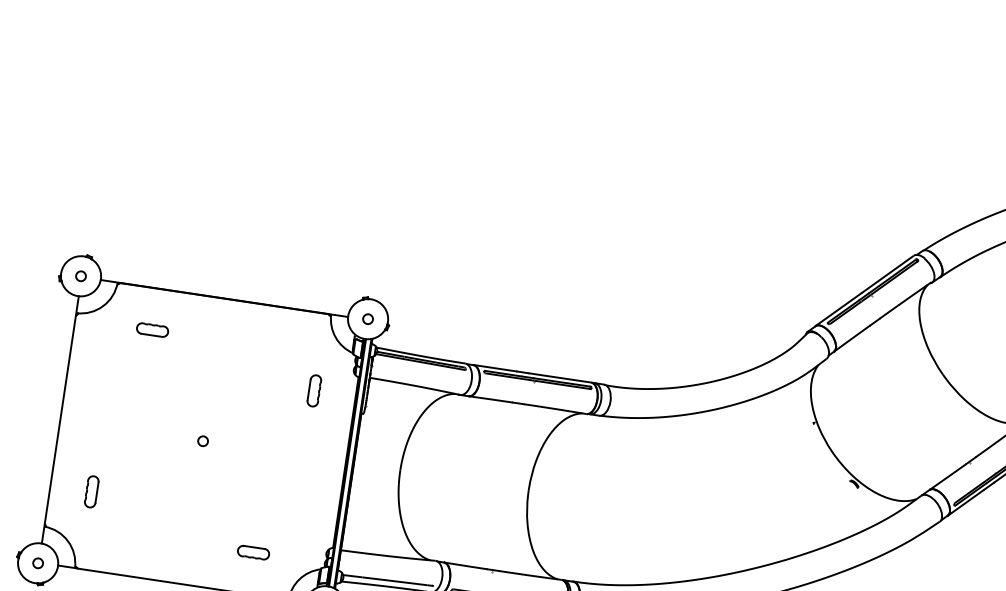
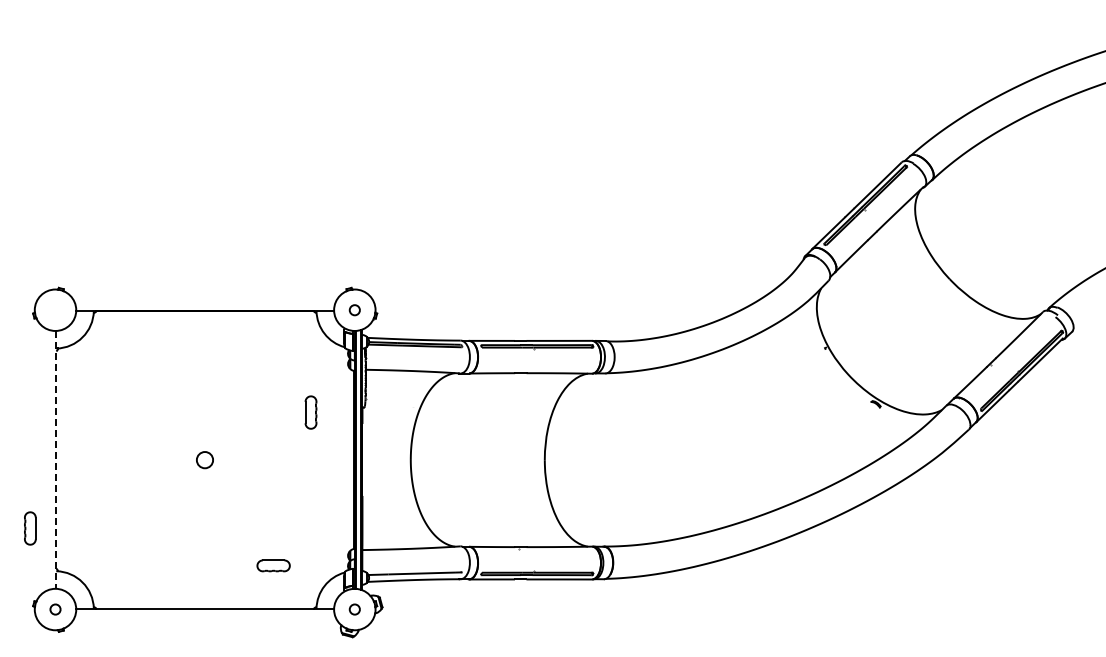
circle: (80, 276) -> (55, 310), removed
part: (152, 329) -> (136, 353), removed
part: (313, 390) -> (310, 412), moved
line: (60, 419) -> (56, 459), solid -> dashed
circle: (203, 440) -> (205, 459), size x1.6
part: (91, 491) -> (30, 528), moved

